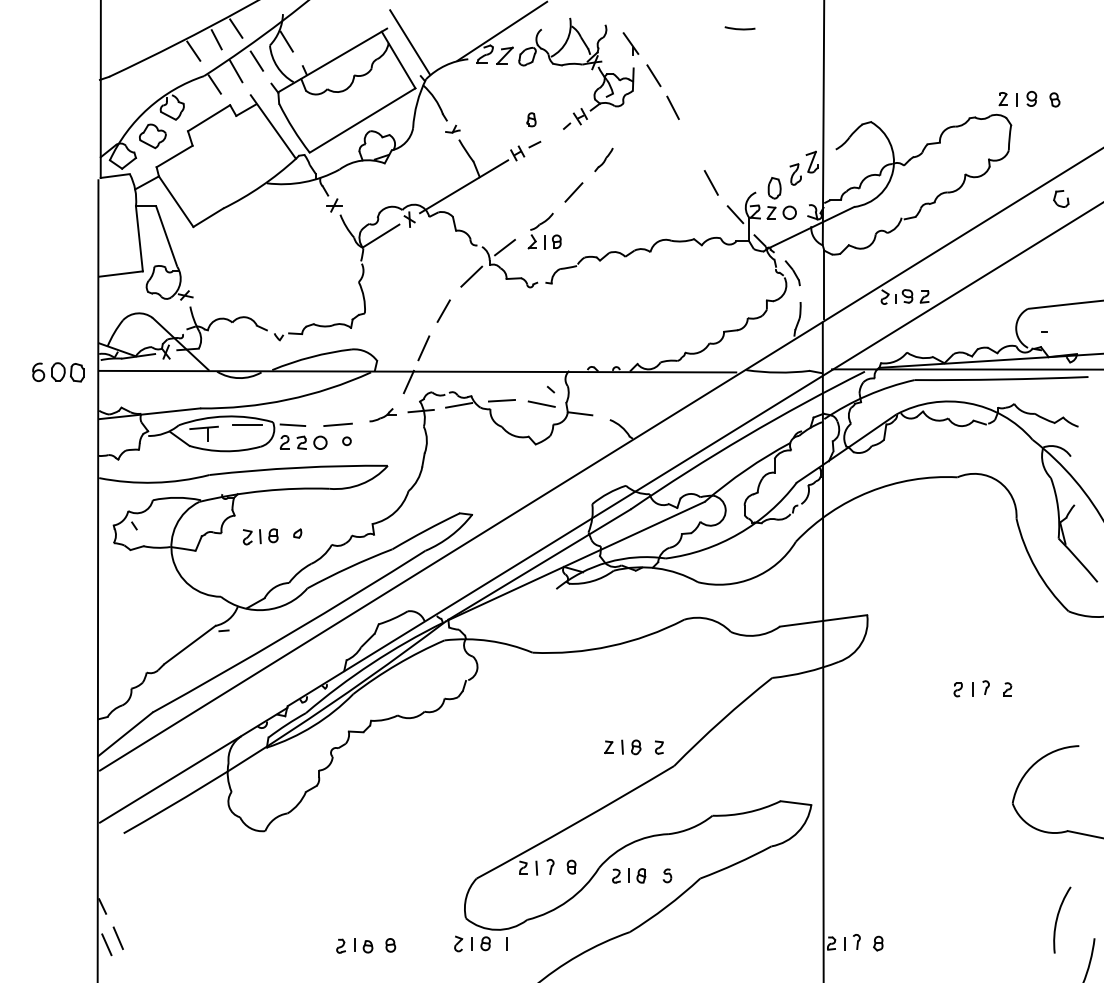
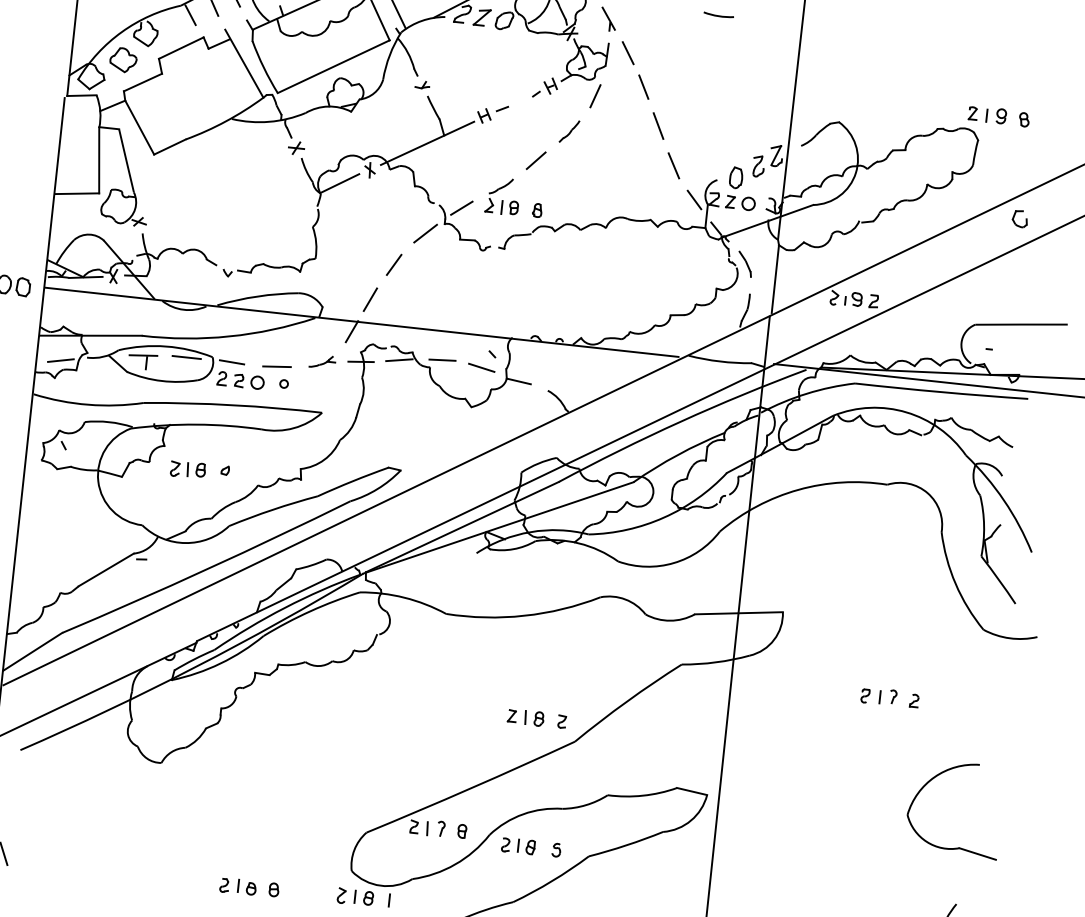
part: (531, 119) -> (537, 210), moved
line: (625, 121) -> (595, 95), added
line: (691, 144) -> (658, 125), added
line: (122, 441) -> (60, 360), added

